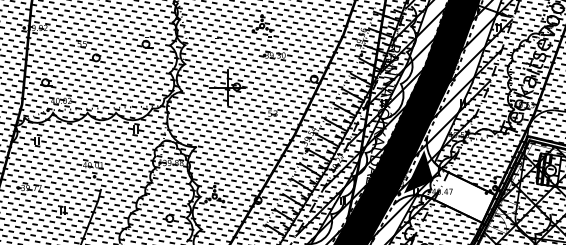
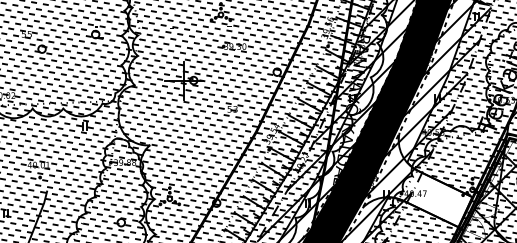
fill: (418, 171) -> (389, 171), removed

